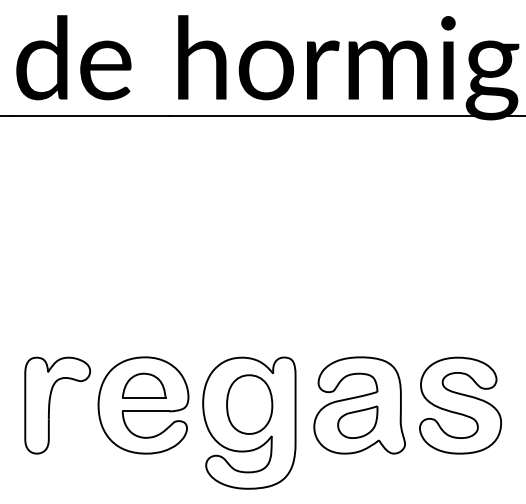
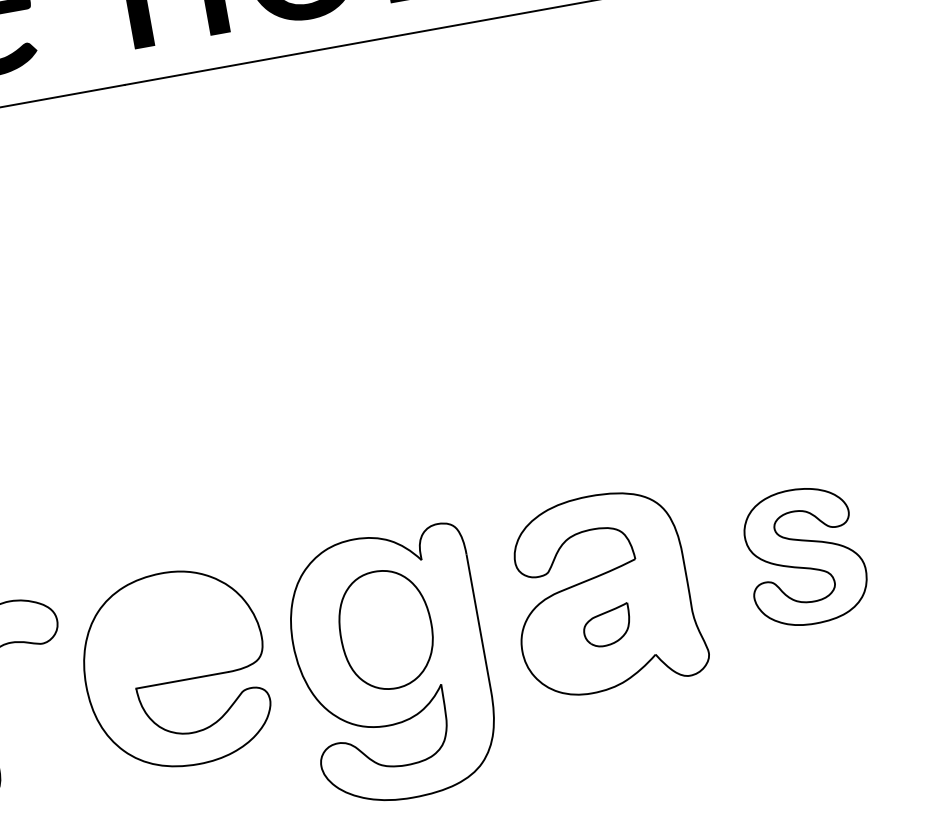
part: (143, 385) -> (168, 629), removed
part: (460, 405) -> (805, 556), size x0.7
part: (357, 421) -> (606, 624), size x0.6

